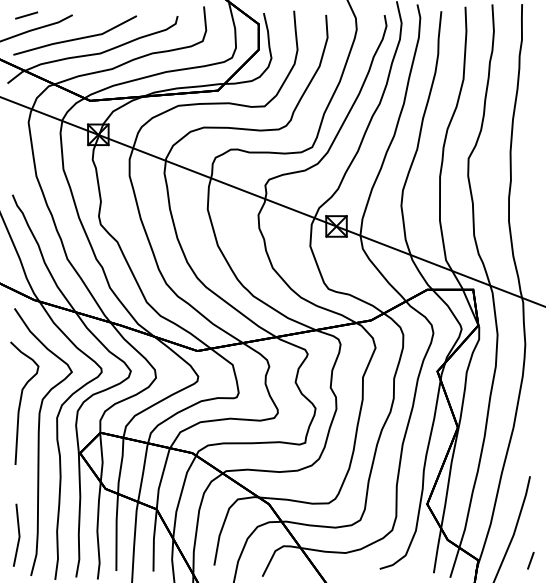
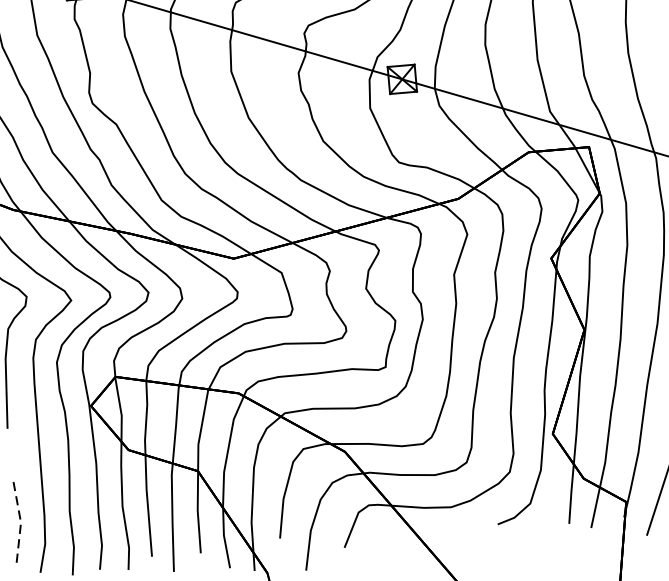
line: (19, 535) -> (20, 520), solid -> dashed

